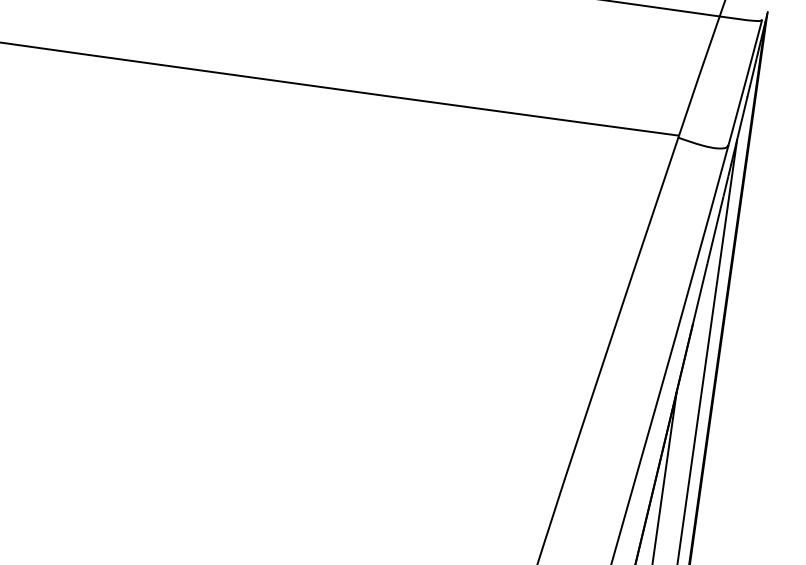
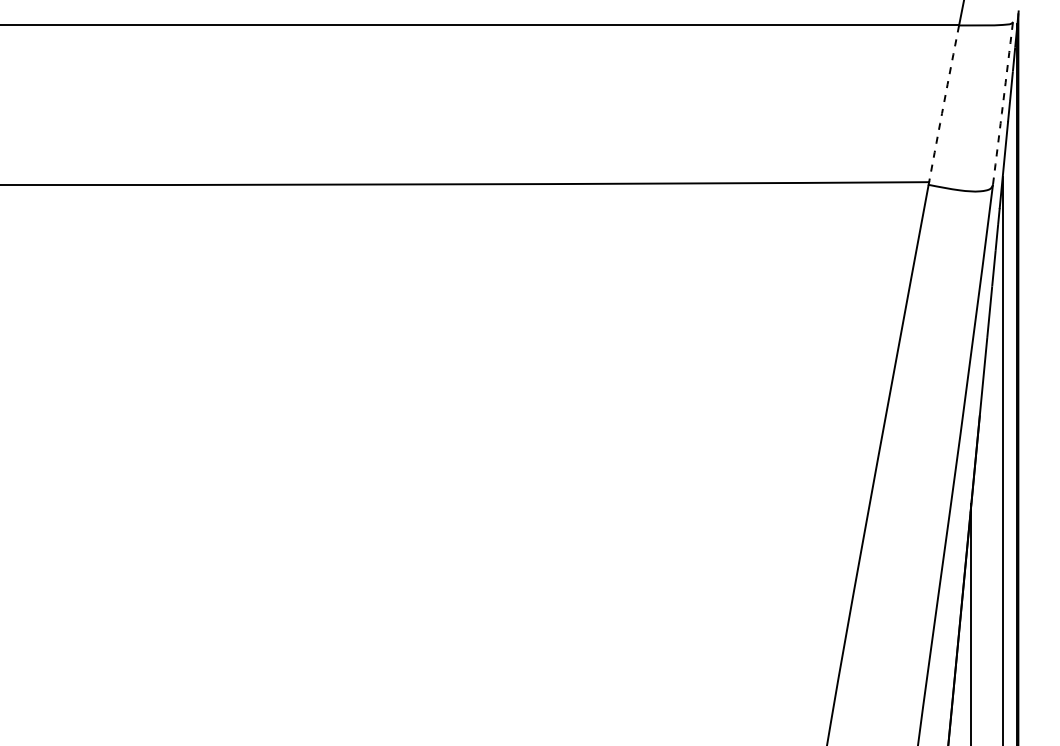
arc: (698, 75) -> (943, 103), solid -> dashed
arc: (745, 82) -> (1003, 103), solid -> dashed

